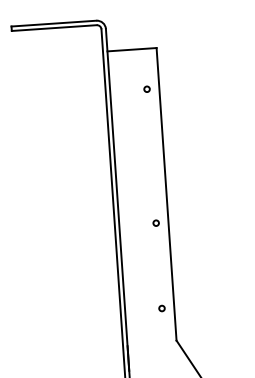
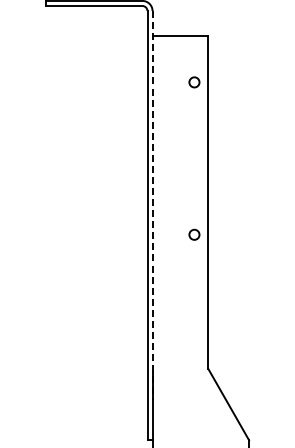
circle: (147, 89) -> (194, 82), size x1.6
line: (117, 200) -> (152, 205), solid -> dashed
circle: (156, 223) -> (194, 234), size x1.6
circle: (162, 308) -> (194, 331), removed

